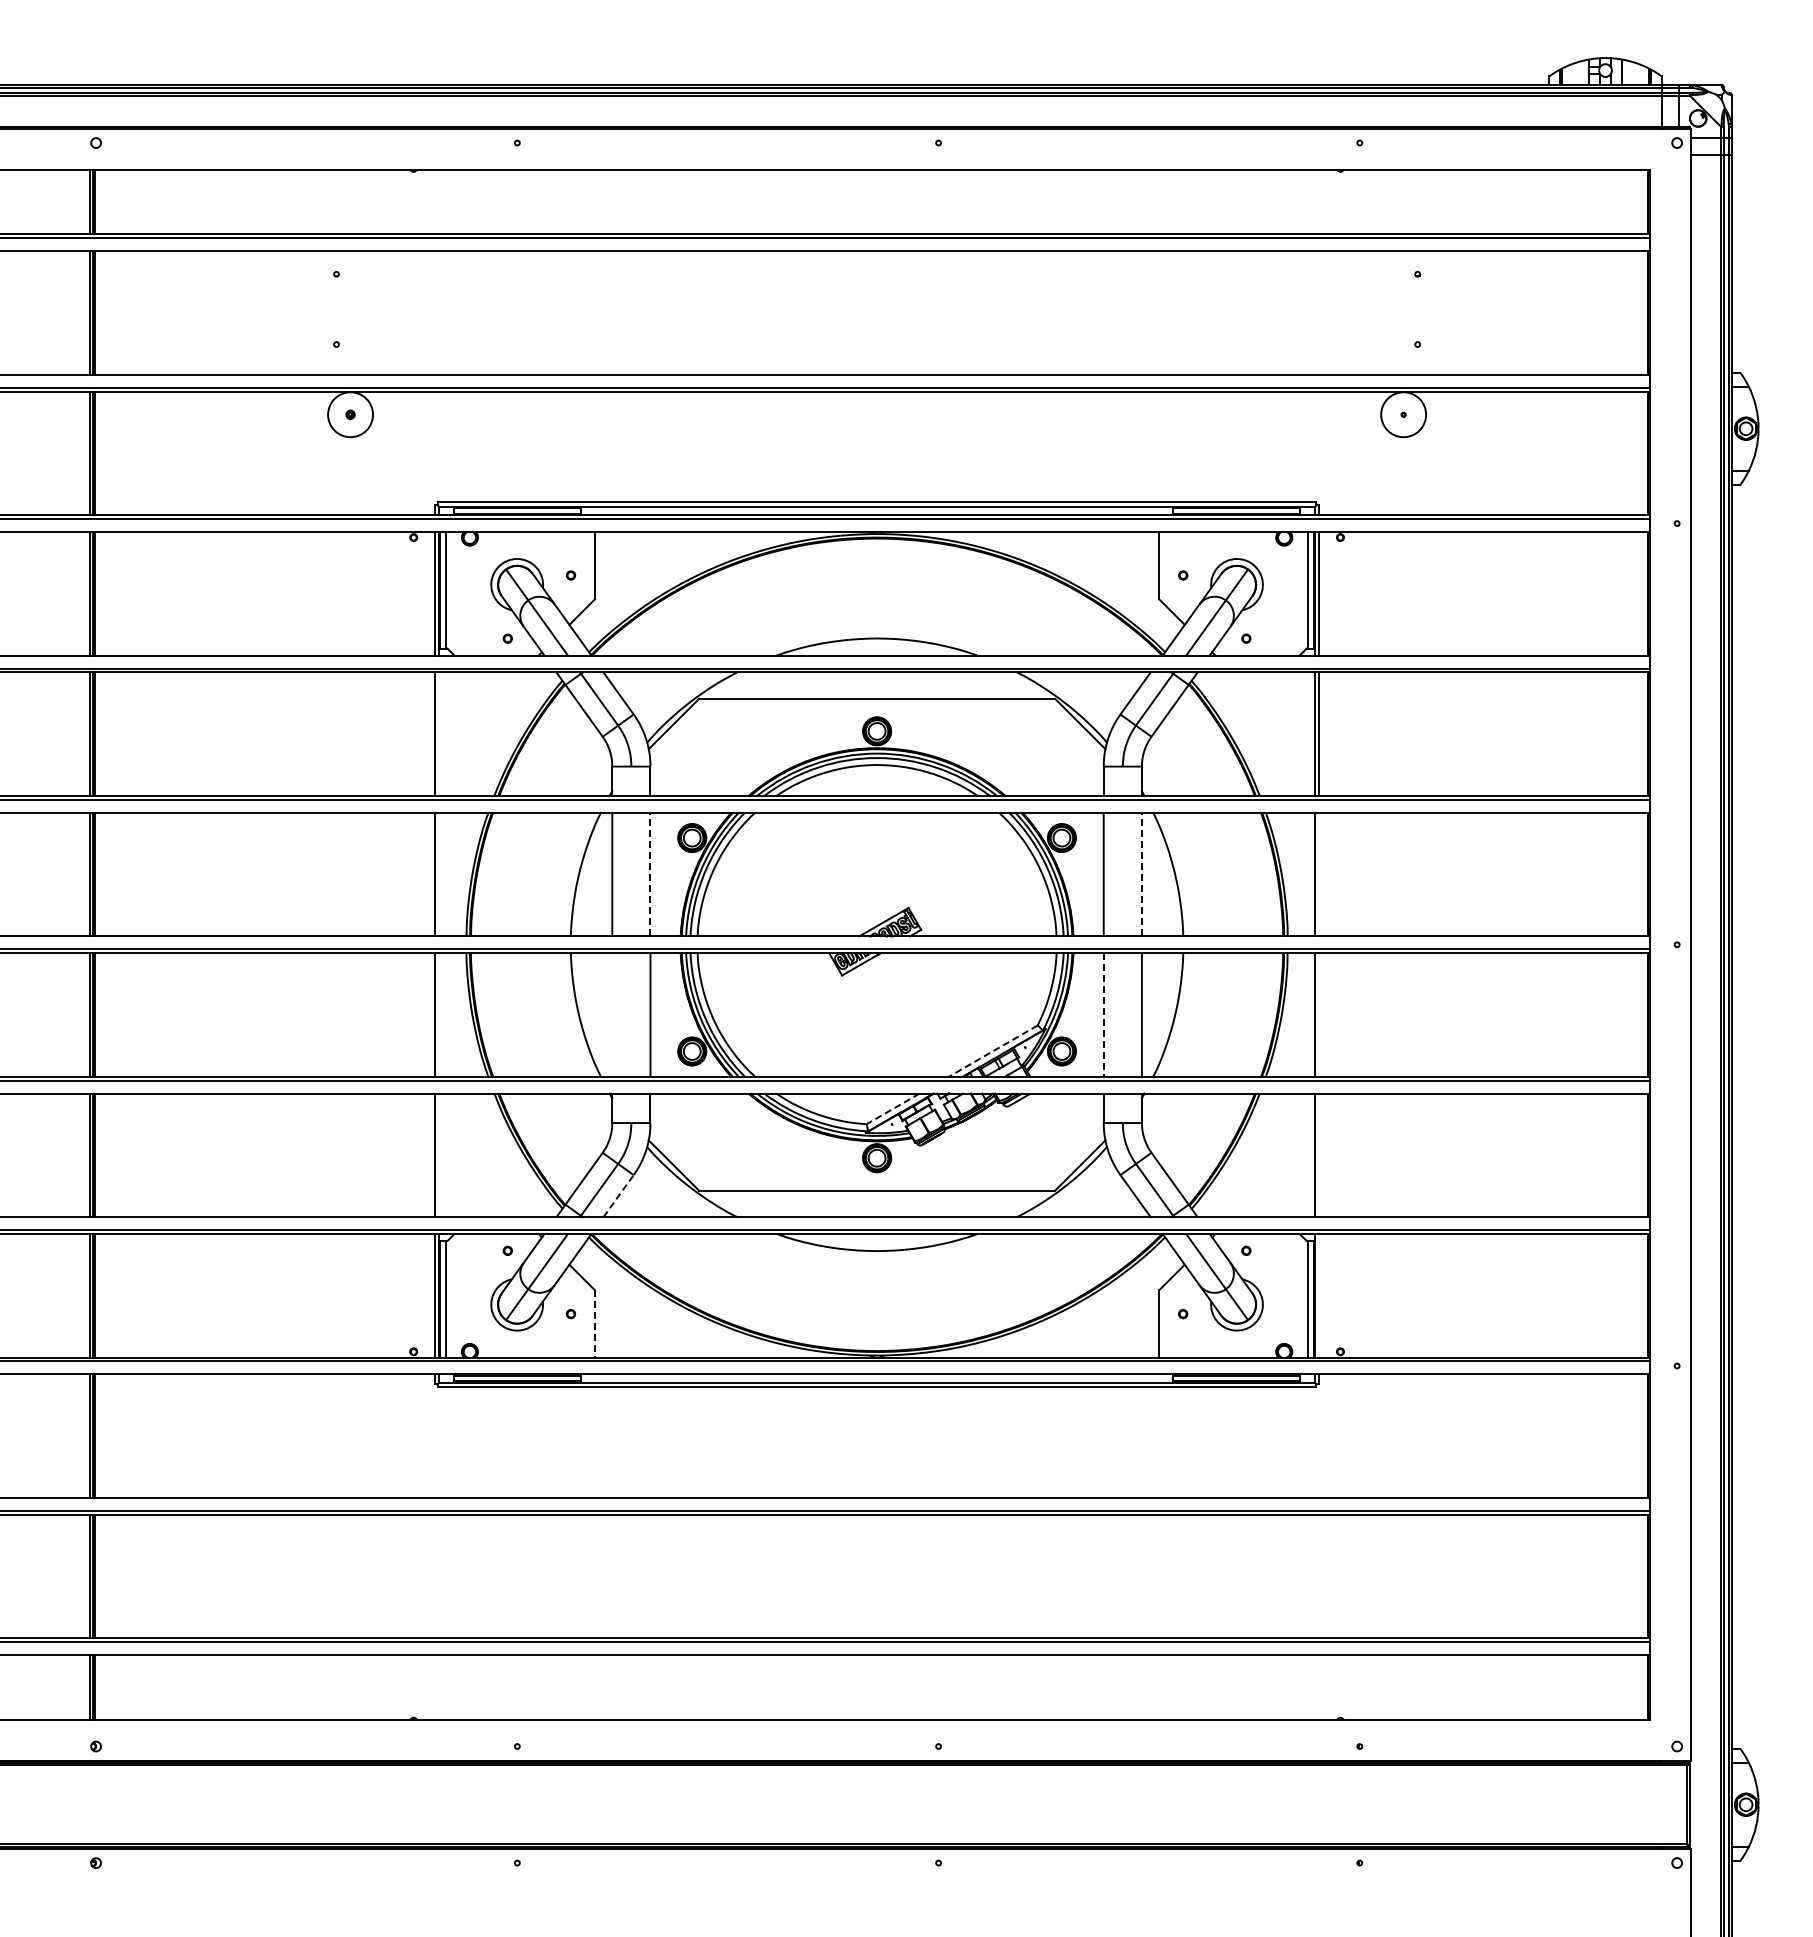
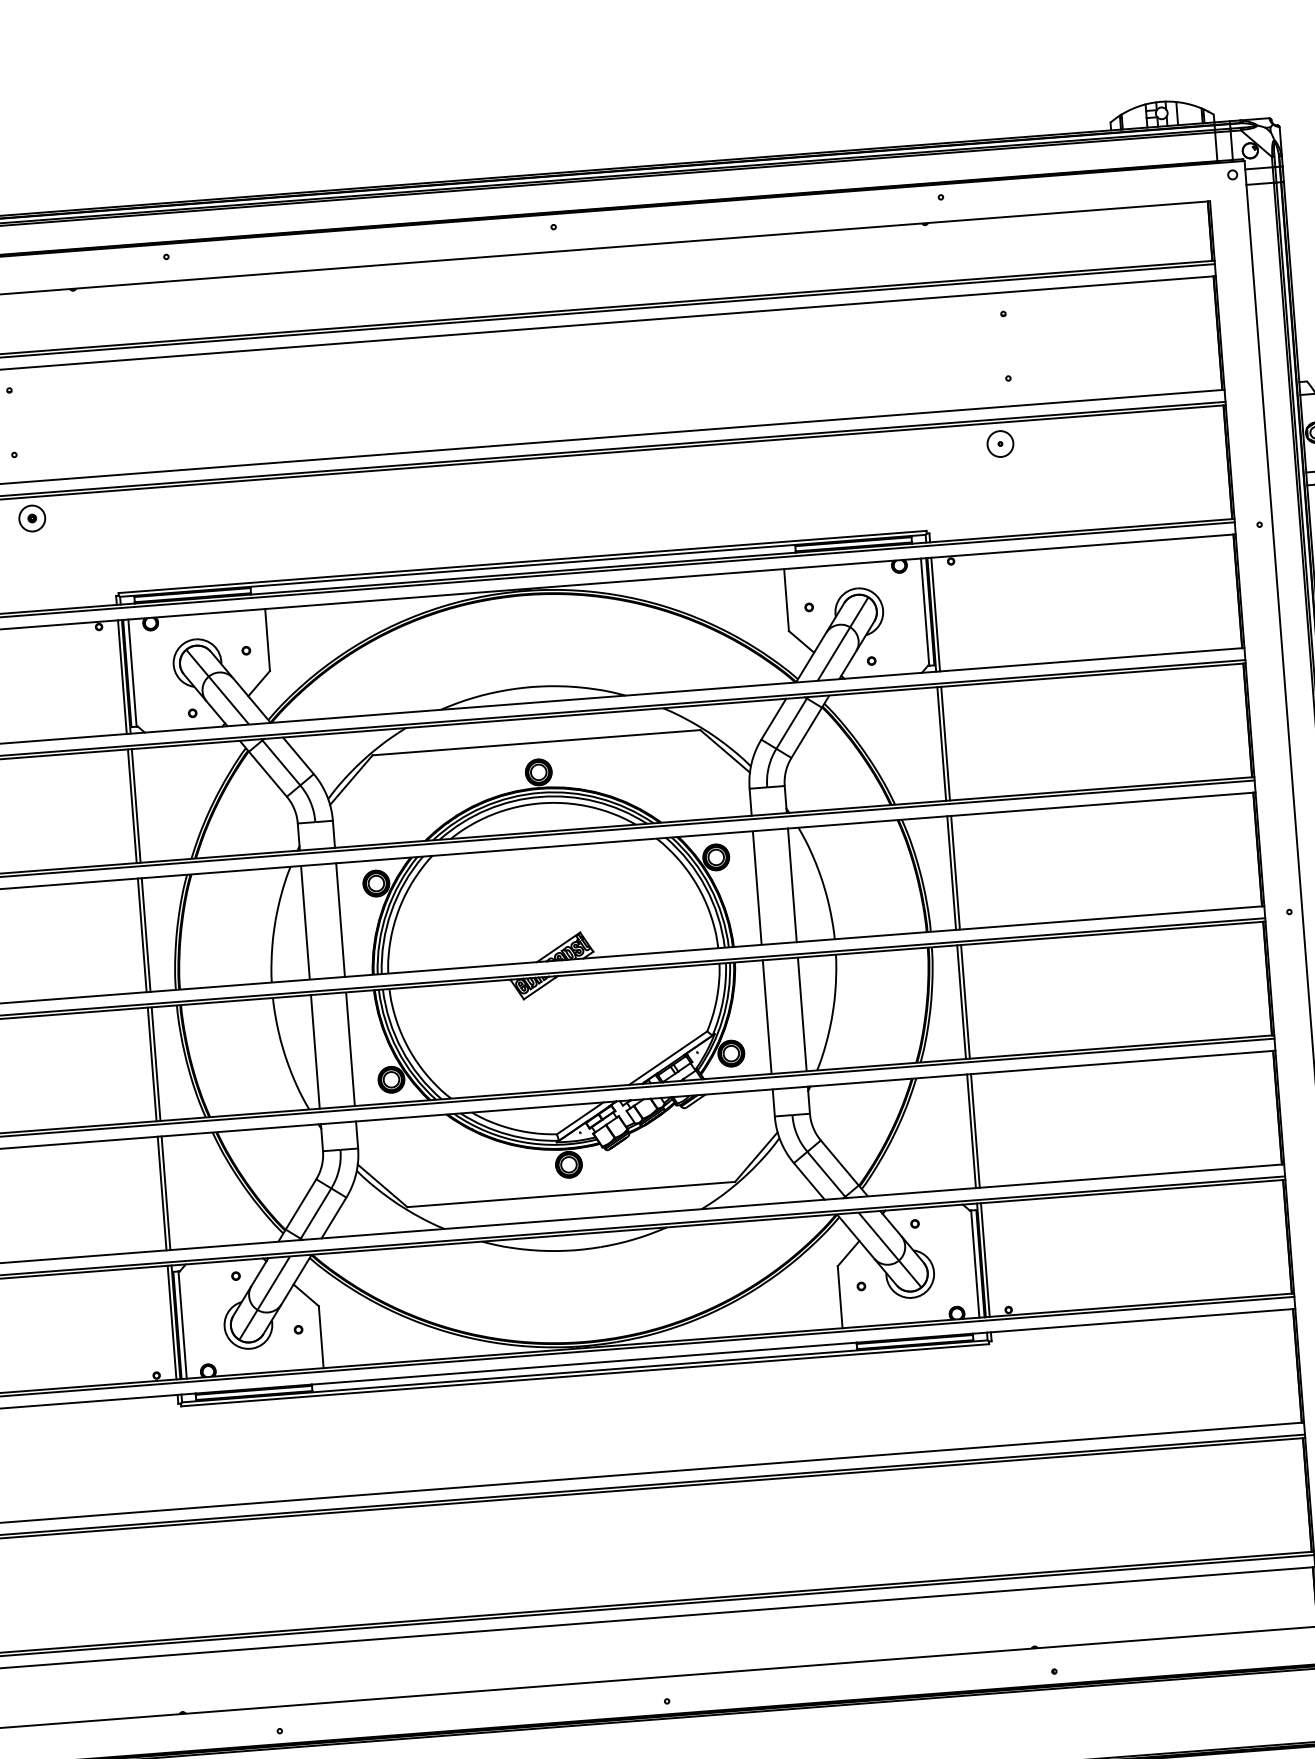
circle: (350, 414) -> (32, 518), size x0.62
circle: (1403, 414) -> (1000, 443), size x0.62
line: (439, 733) -> (136, 805), added
line: (439, 874) -> (146, 934), added
line: (650, 874) -> (340, 920), dashed -> solid
line: (1141, 874) -> (791, 885), dashed -> solid
line: (1319, 874) -> (955, 872), added
line: (439, 1014) -> (156, 1063), added
line: (612, 1014) -> (315, 1051), added
line: (1319, 1014) -> (965, 1001), added
line: (1103, 1015) -> (767, 1017), dashed -> solid
line: (992, 1051) -> (667, 1058), dashed -> solid
line: (893, 1108) -> (580, 1117), dashed -> solid
line: (439, 1155) -> (166, 1193), added
line: (1319, 1155) -> (975, 1131), added
line: (618, 1196) -> (333, 1218), dashed -> solid
line: (1319, 1295) -> (985, 1259), added
line: (594, 1323) -> (320, 1336), dashed -> solid

